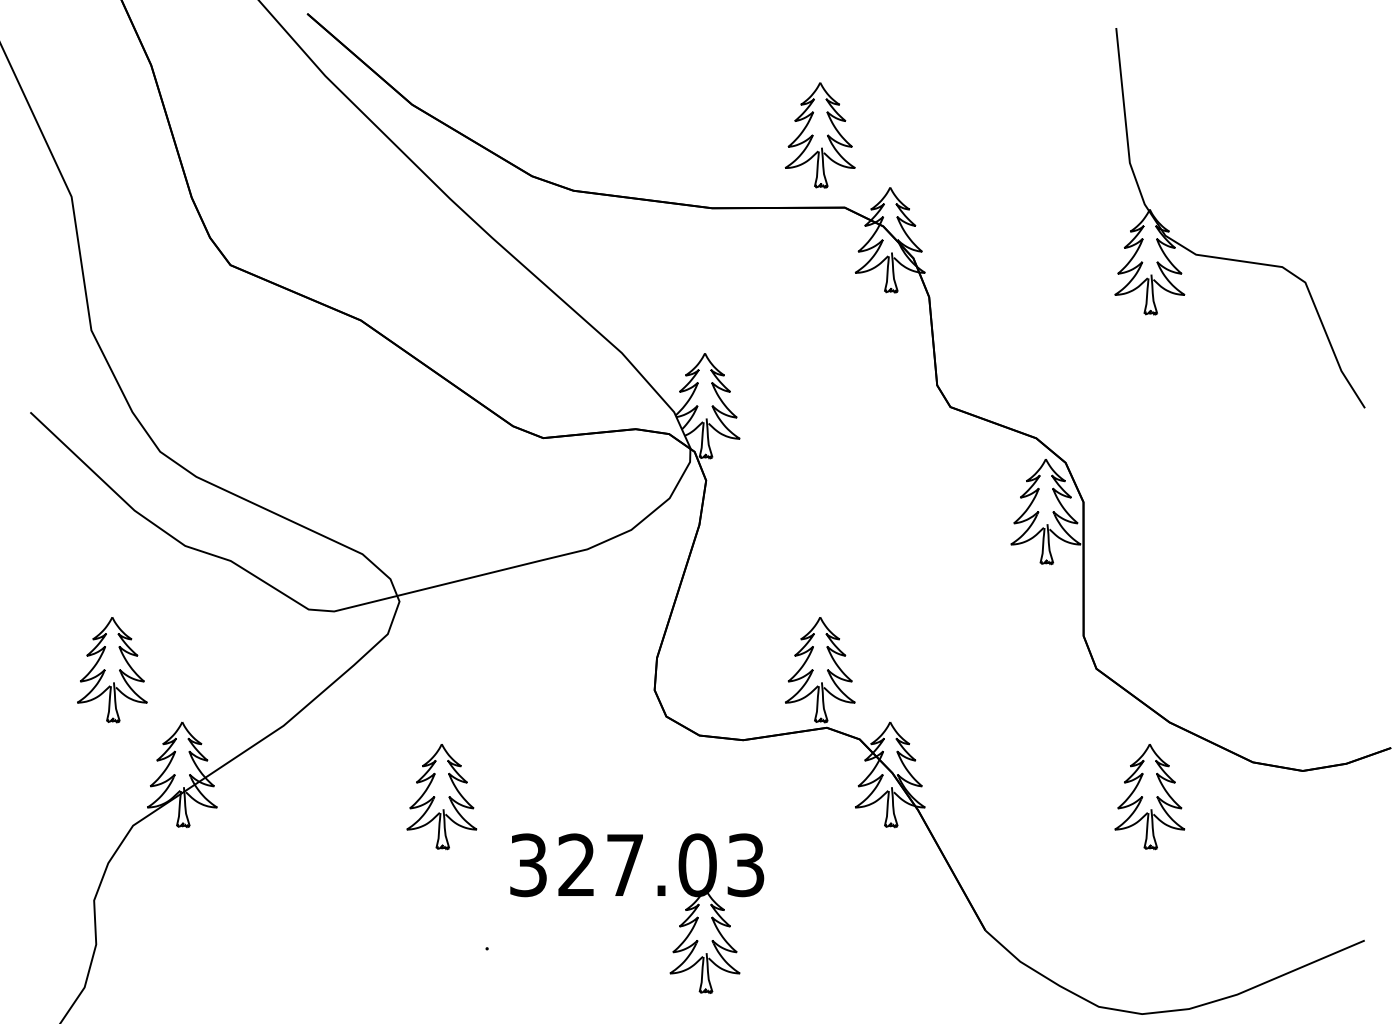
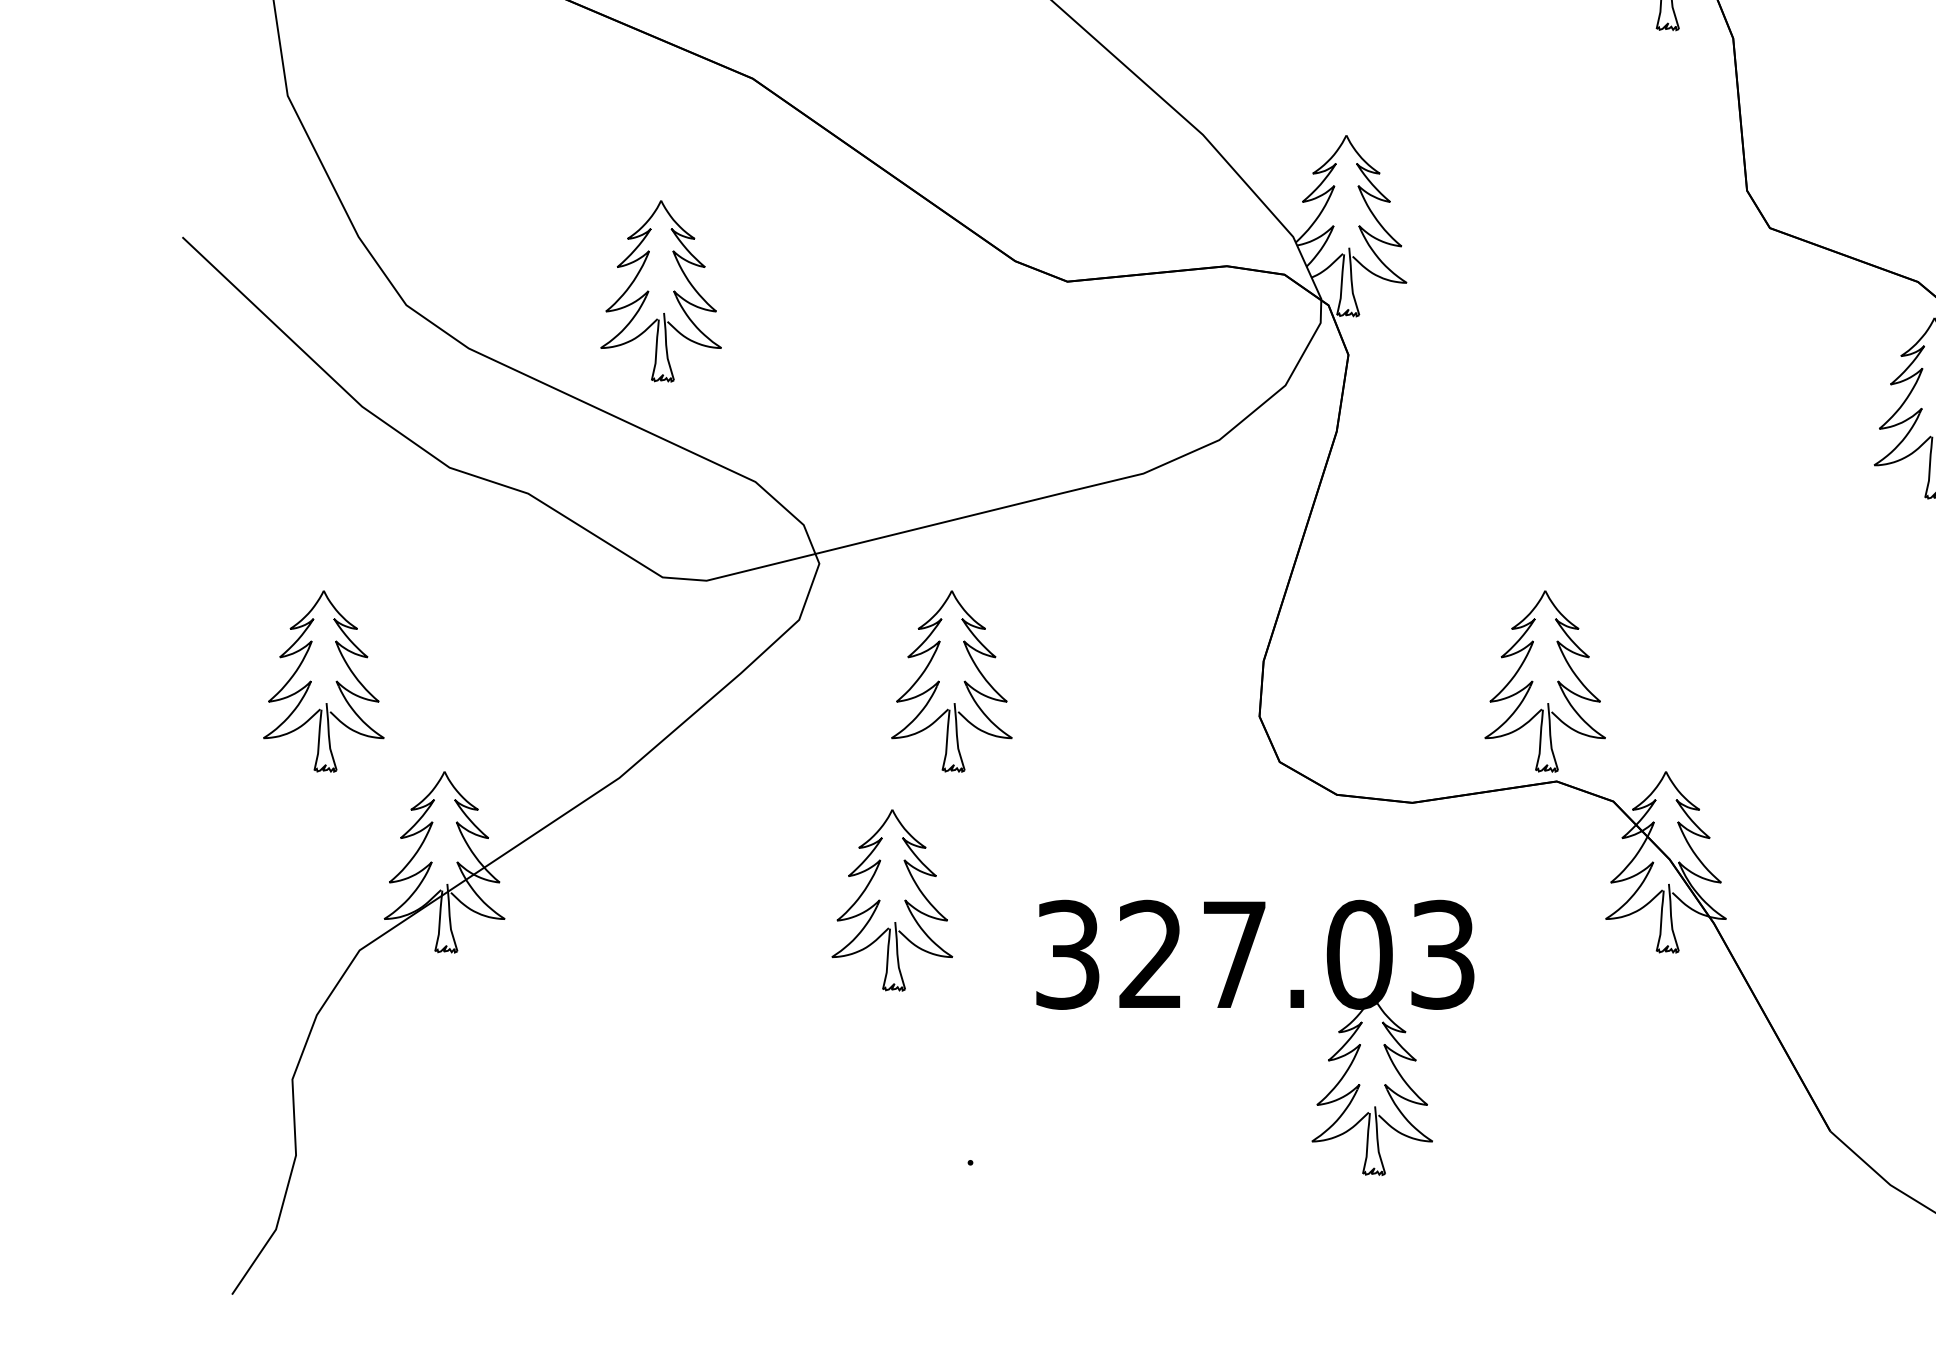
part: (307, 444) -> (660, 292), added
part: (476, 670) -> (952, 682), added
part: (623, 895) -> (1231, 1006), moved

